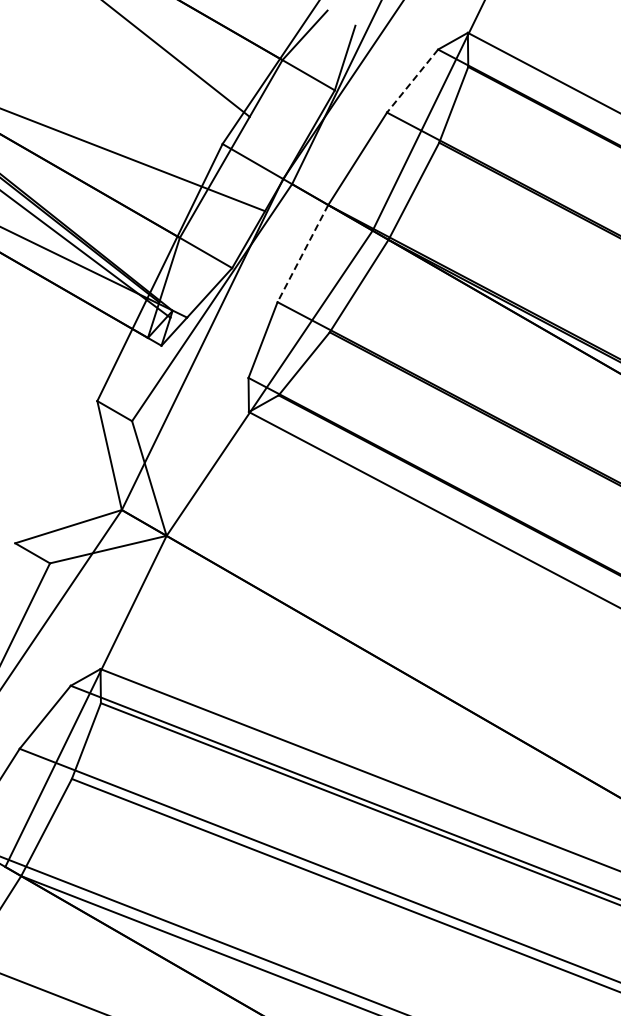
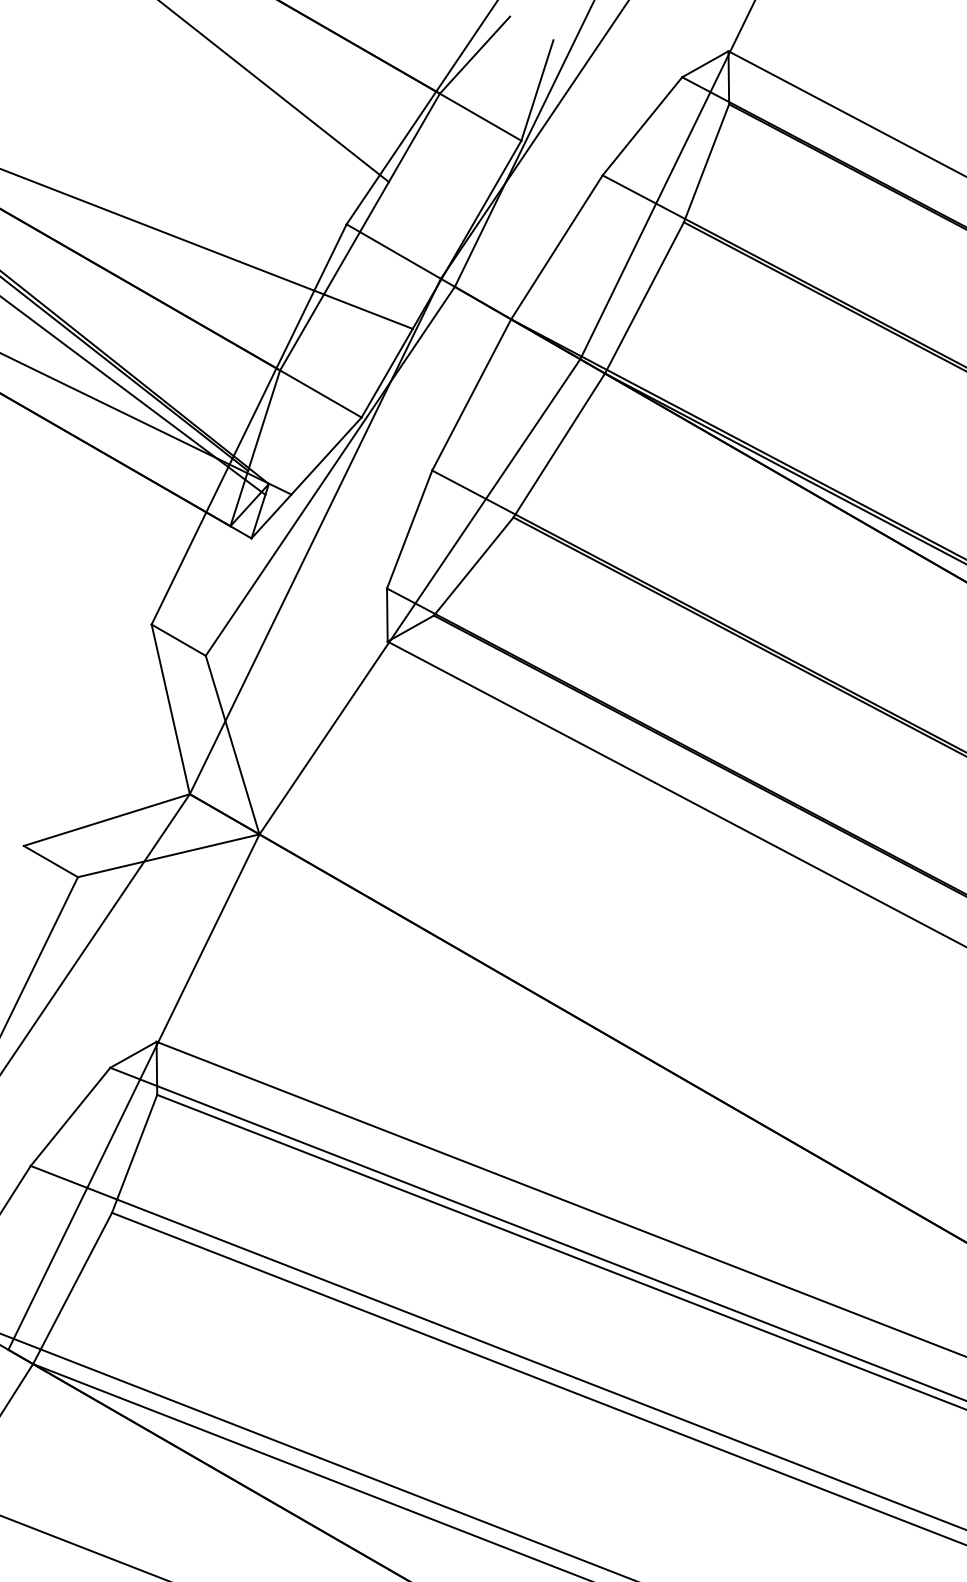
line: (412, 81) -> (642, 126), dashed -> solid
line: (302, 253) -> (471, 394), dashed -> solid

